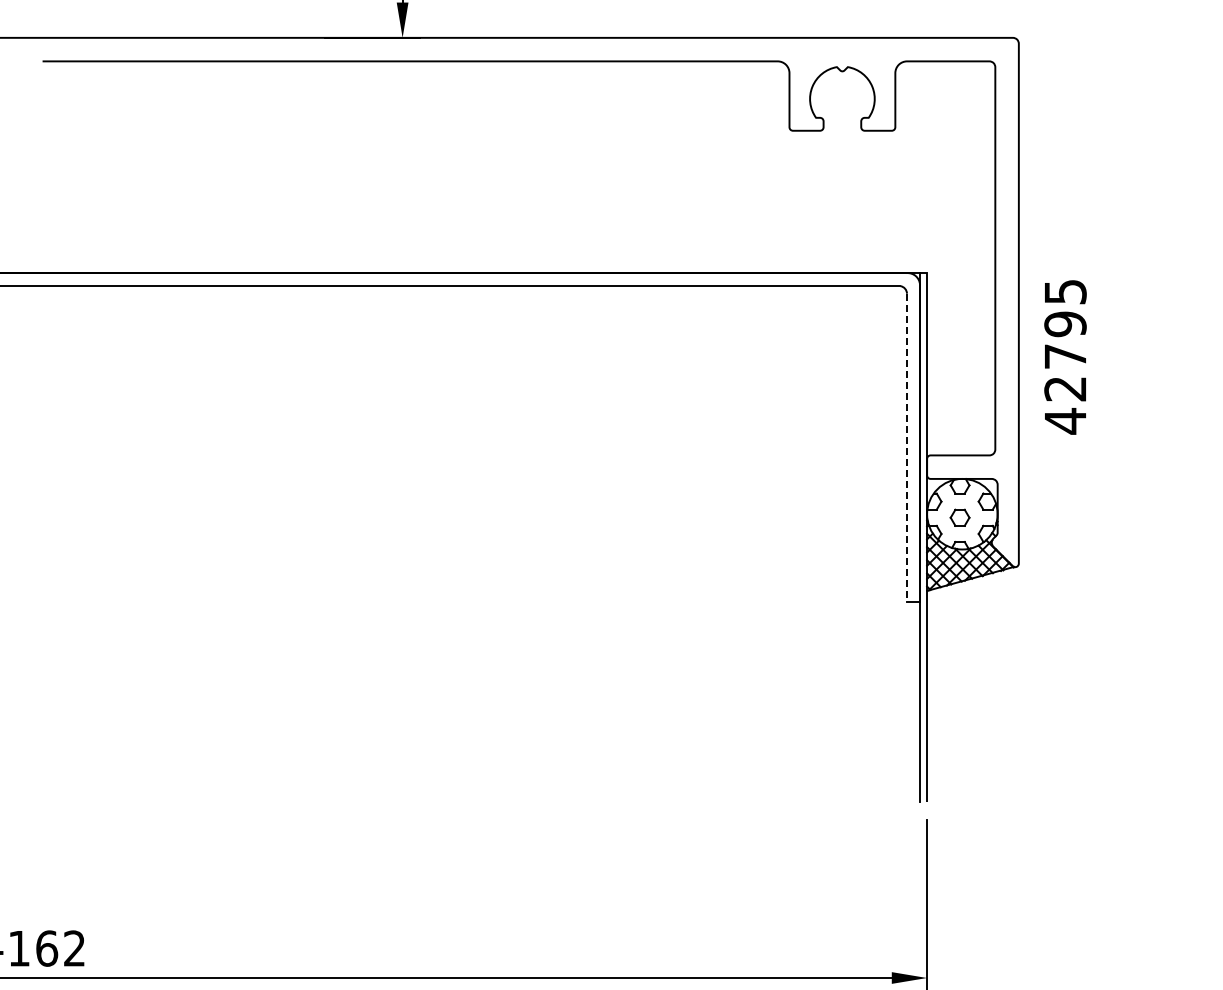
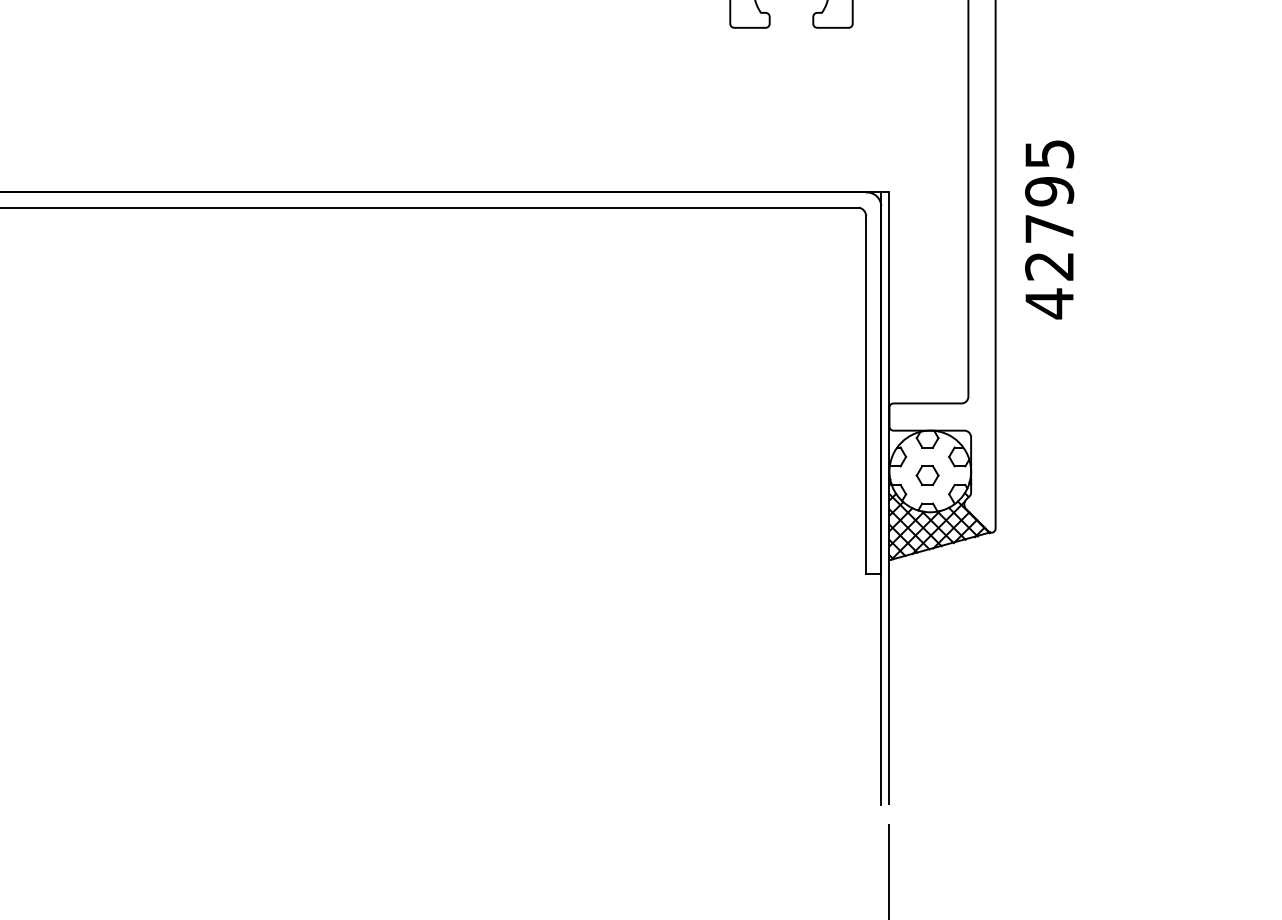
text: (1065, 357) -> (1049, 229), moved
line: (907, 448) -> (866, 395), dashed -> solid

